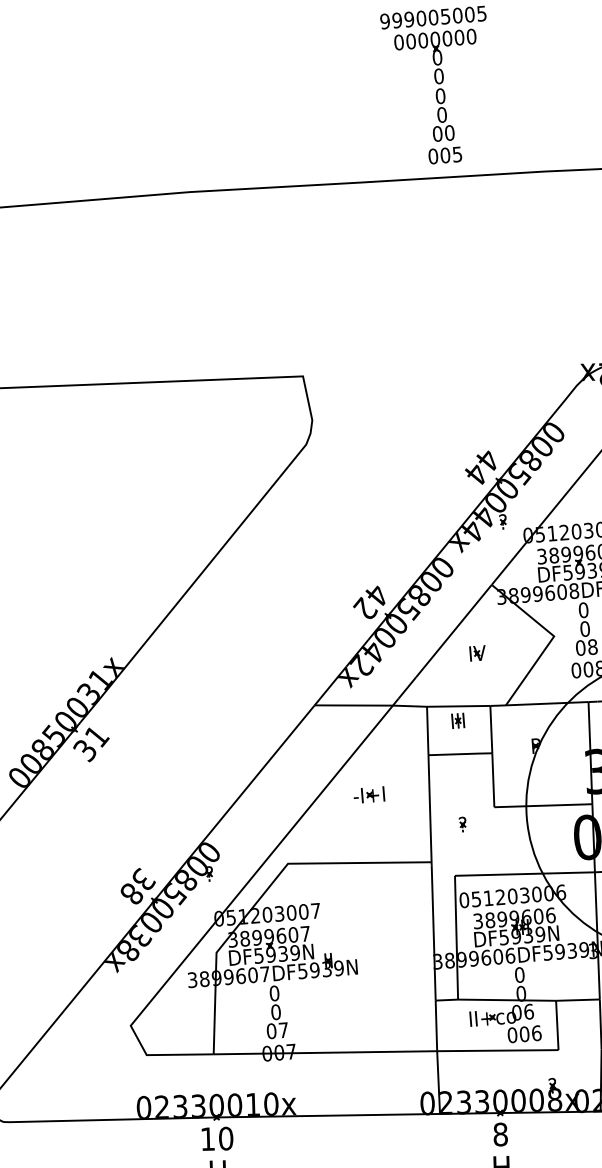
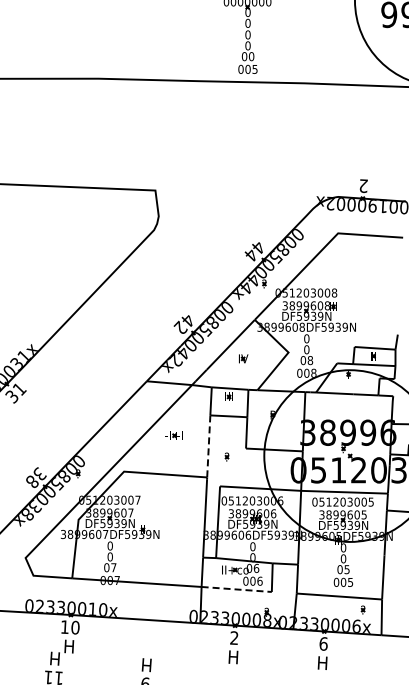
line: (429, 808) -> (208, 446), solid -> dashed
line: (499, 1050) -> (237, 589), solid -> dashed
text: (500, 1135) -> (234, 638), 8 -> 2

